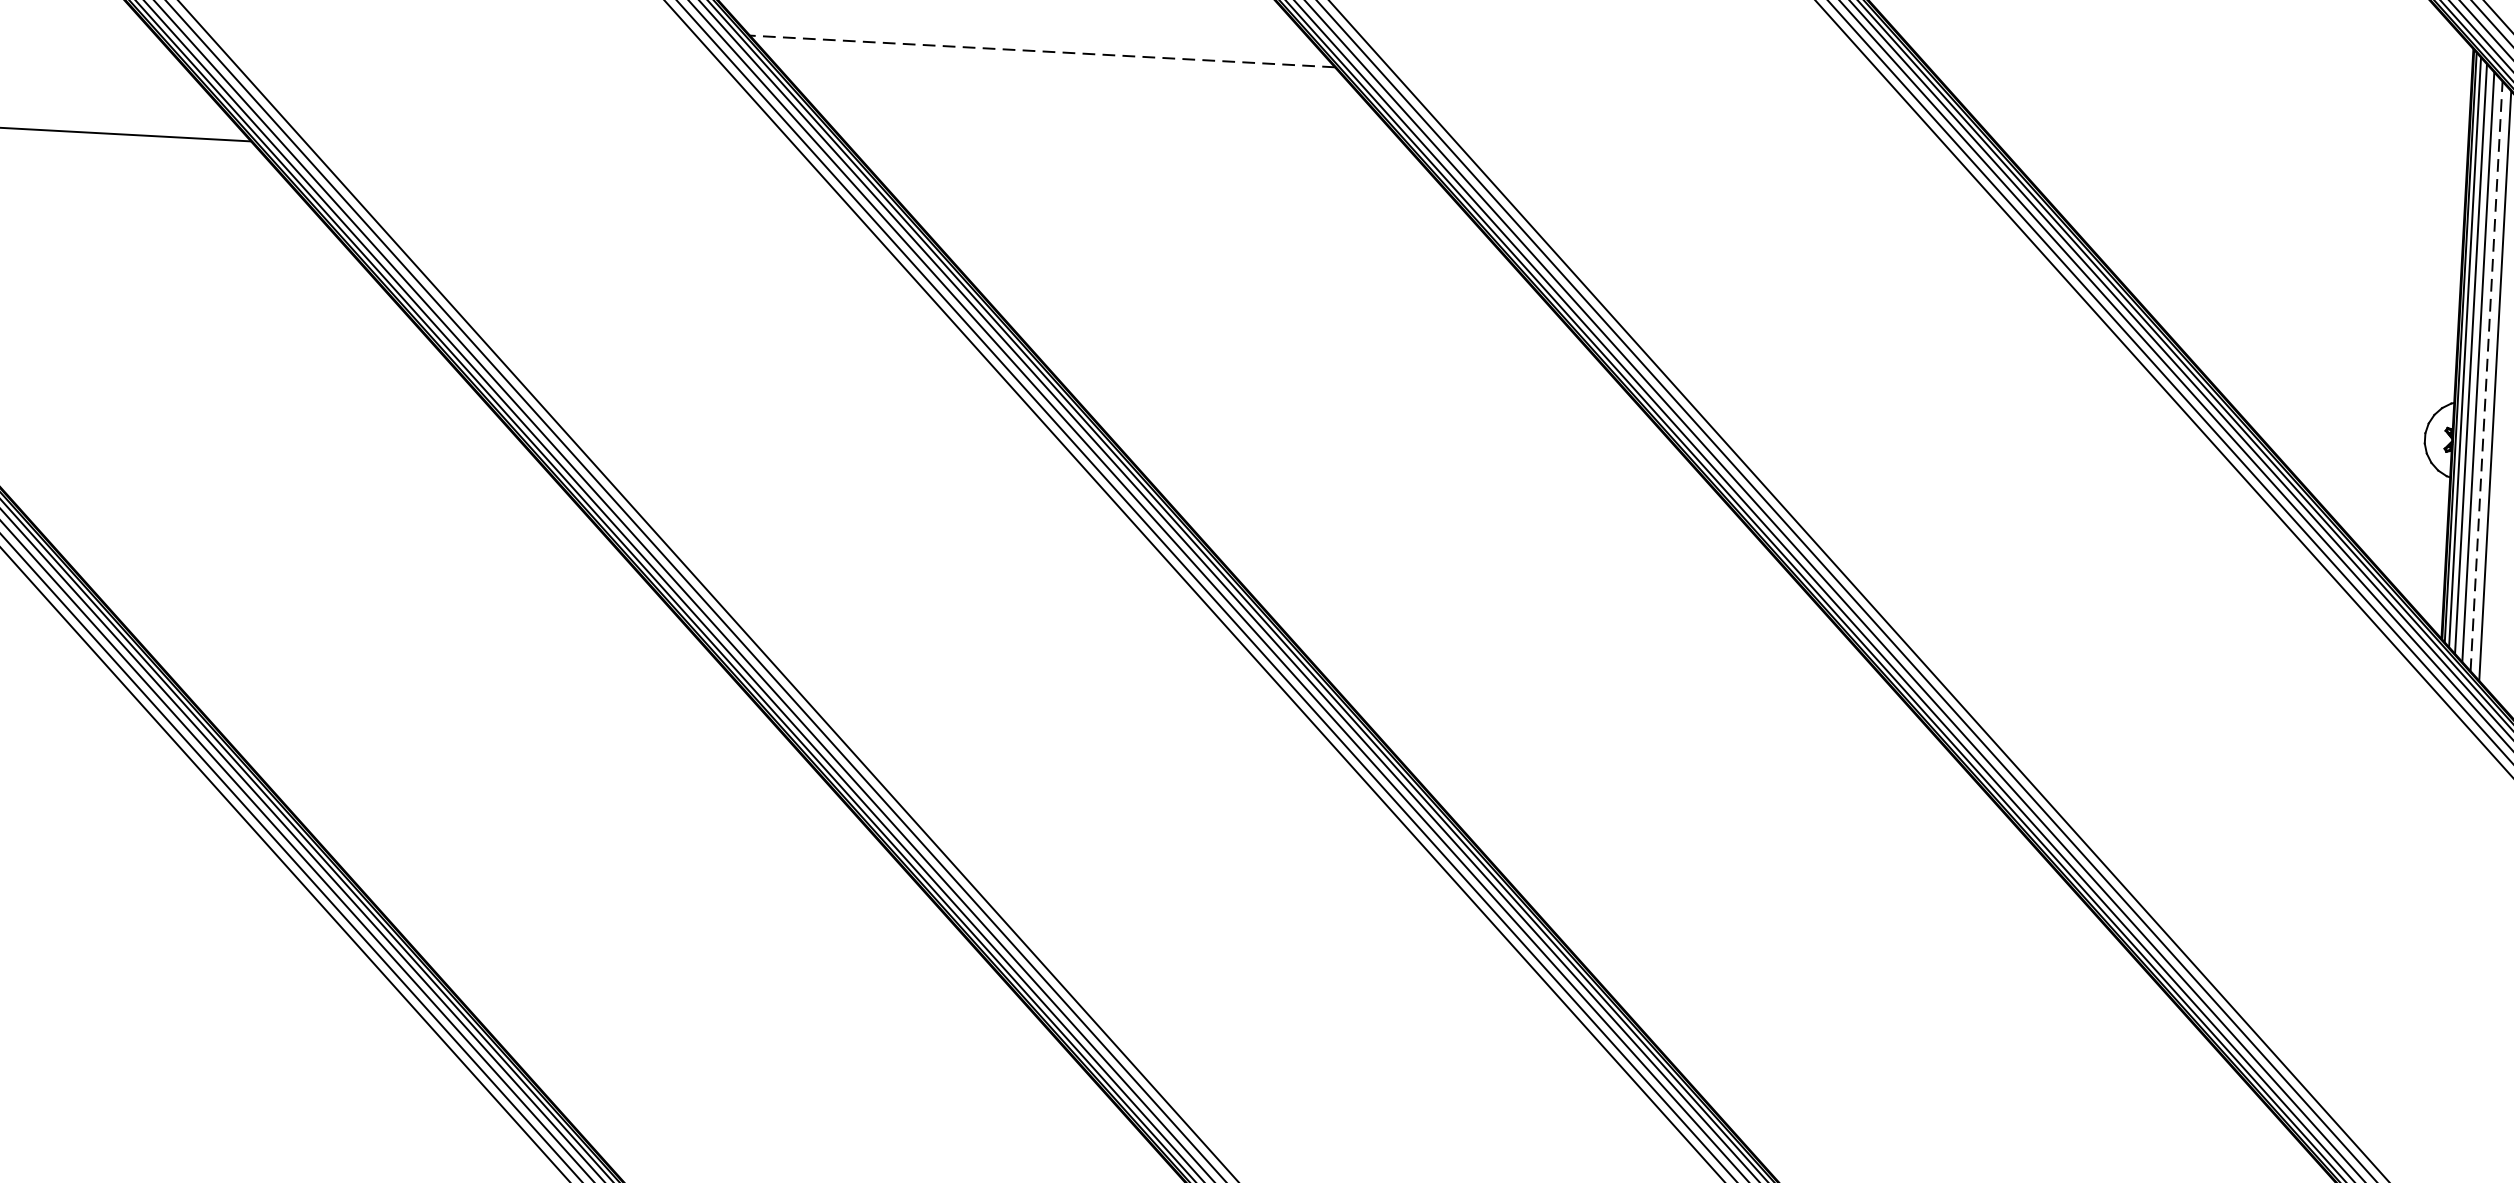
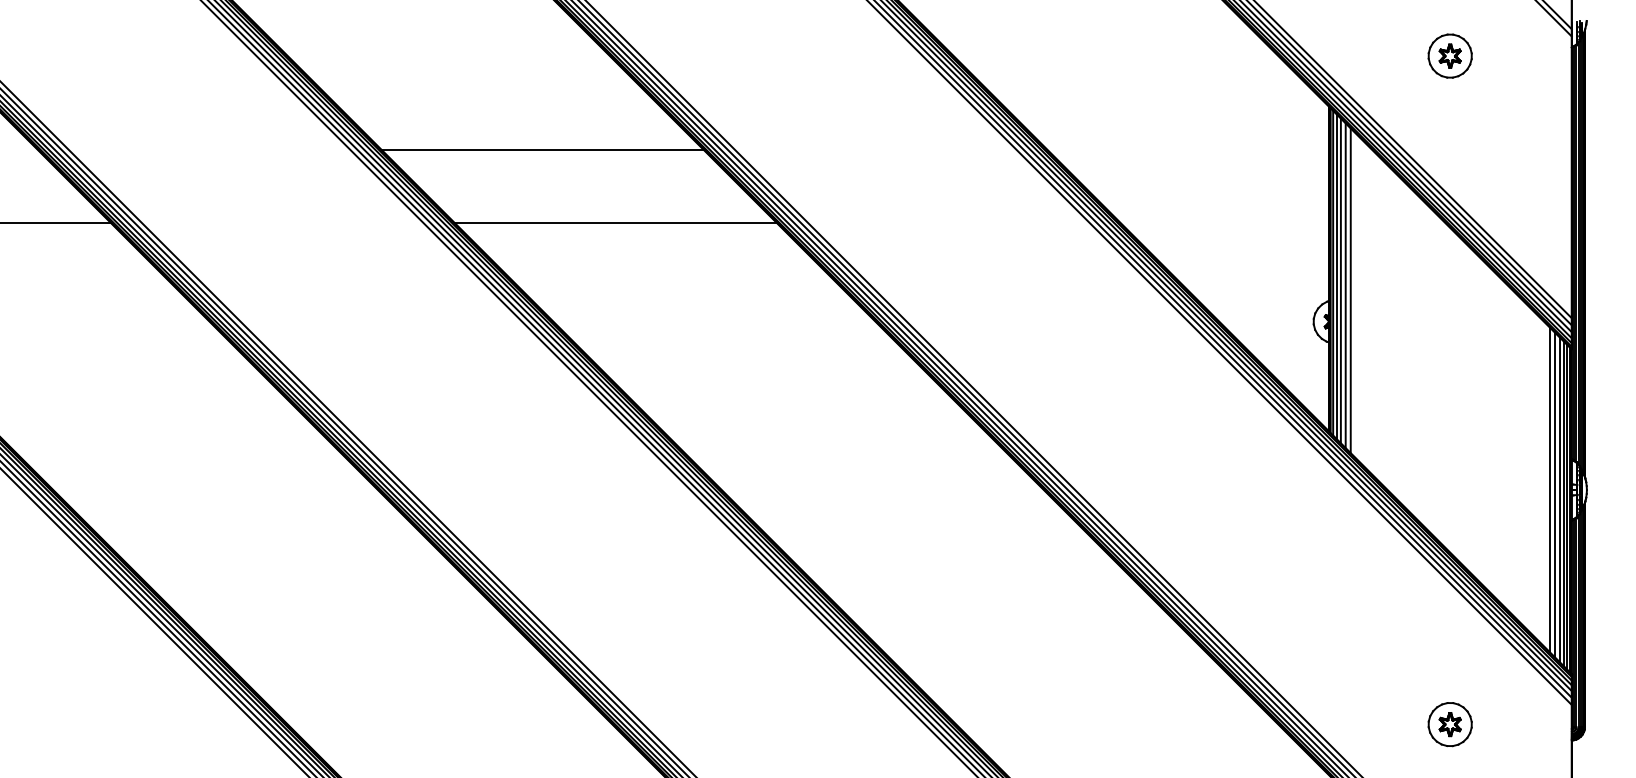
line: (1041, 51) -> (542, 150), dashed -> solid
line: (1166, 191) -> (615, 223), added
line: (2486, 375) -> (1345, 285), dashed -> solid

